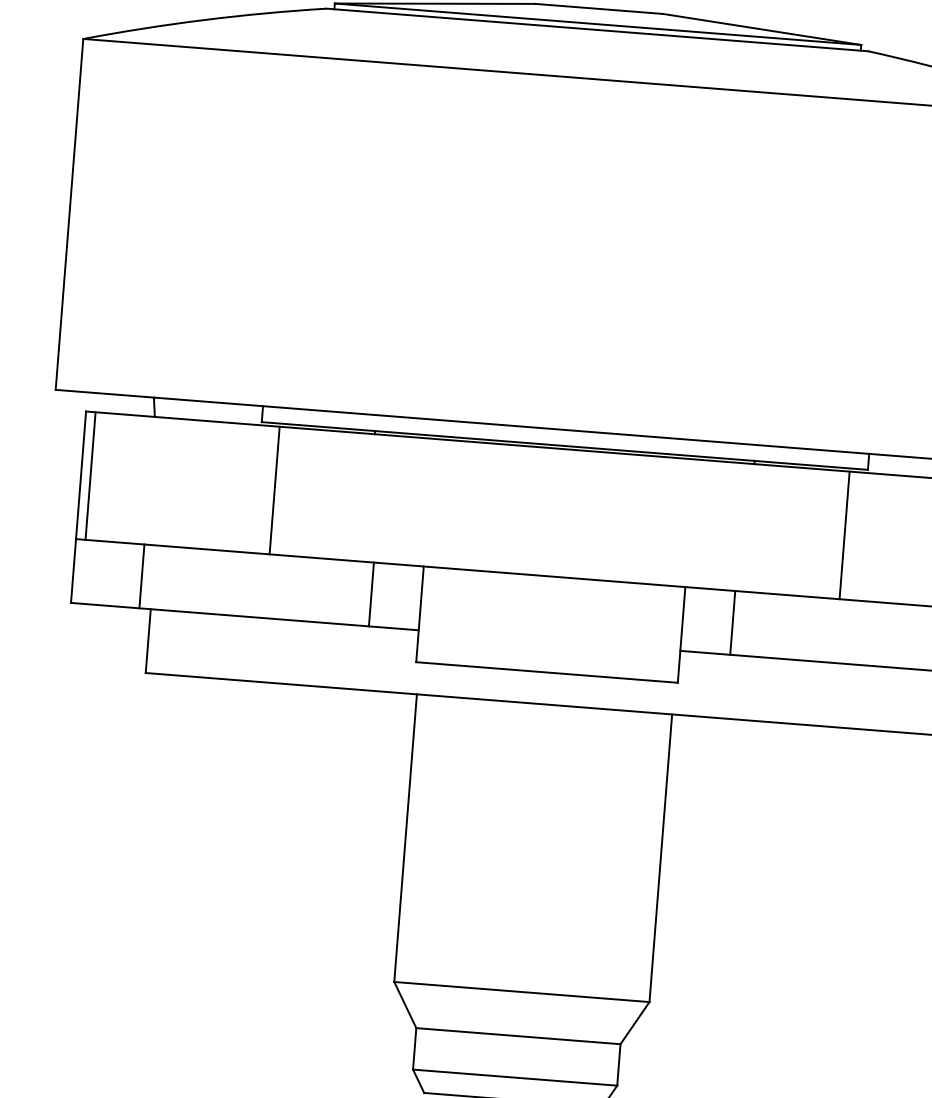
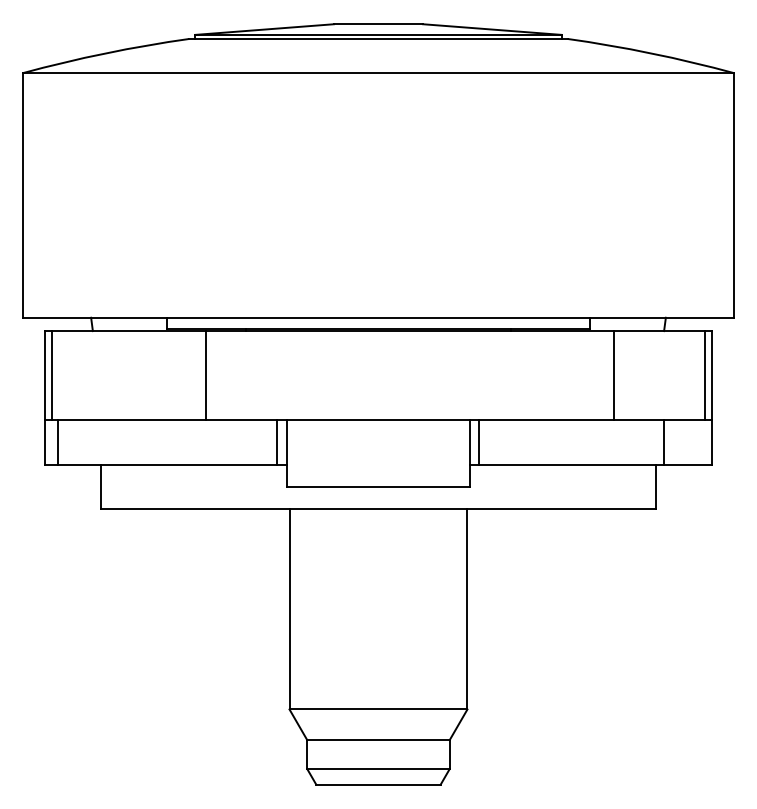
line: (274, 490) -> (205, 375), moved
line: (845, 535) -> (614, 375), moved
line: (141, 576) -> (57, 442), moved
line: (371, 594) -> (276, 442), moved
line: (732, 623) -> (479, 442), moved

